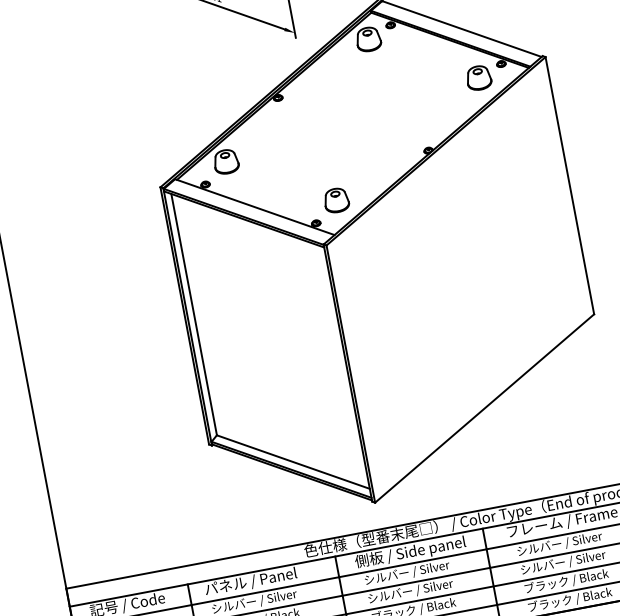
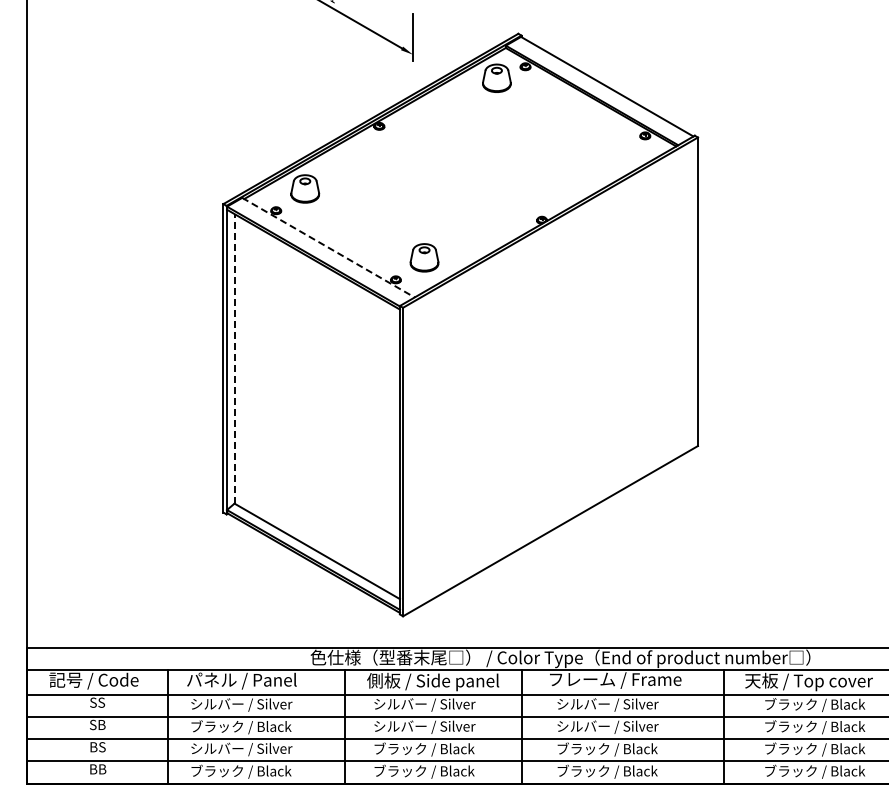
part: (478, 77) -> (615, 146), removed
line: (254, 206) -> (328, 247), solid -> dashed
line: (193, 314) -> (234, 358), solid -> dashed

